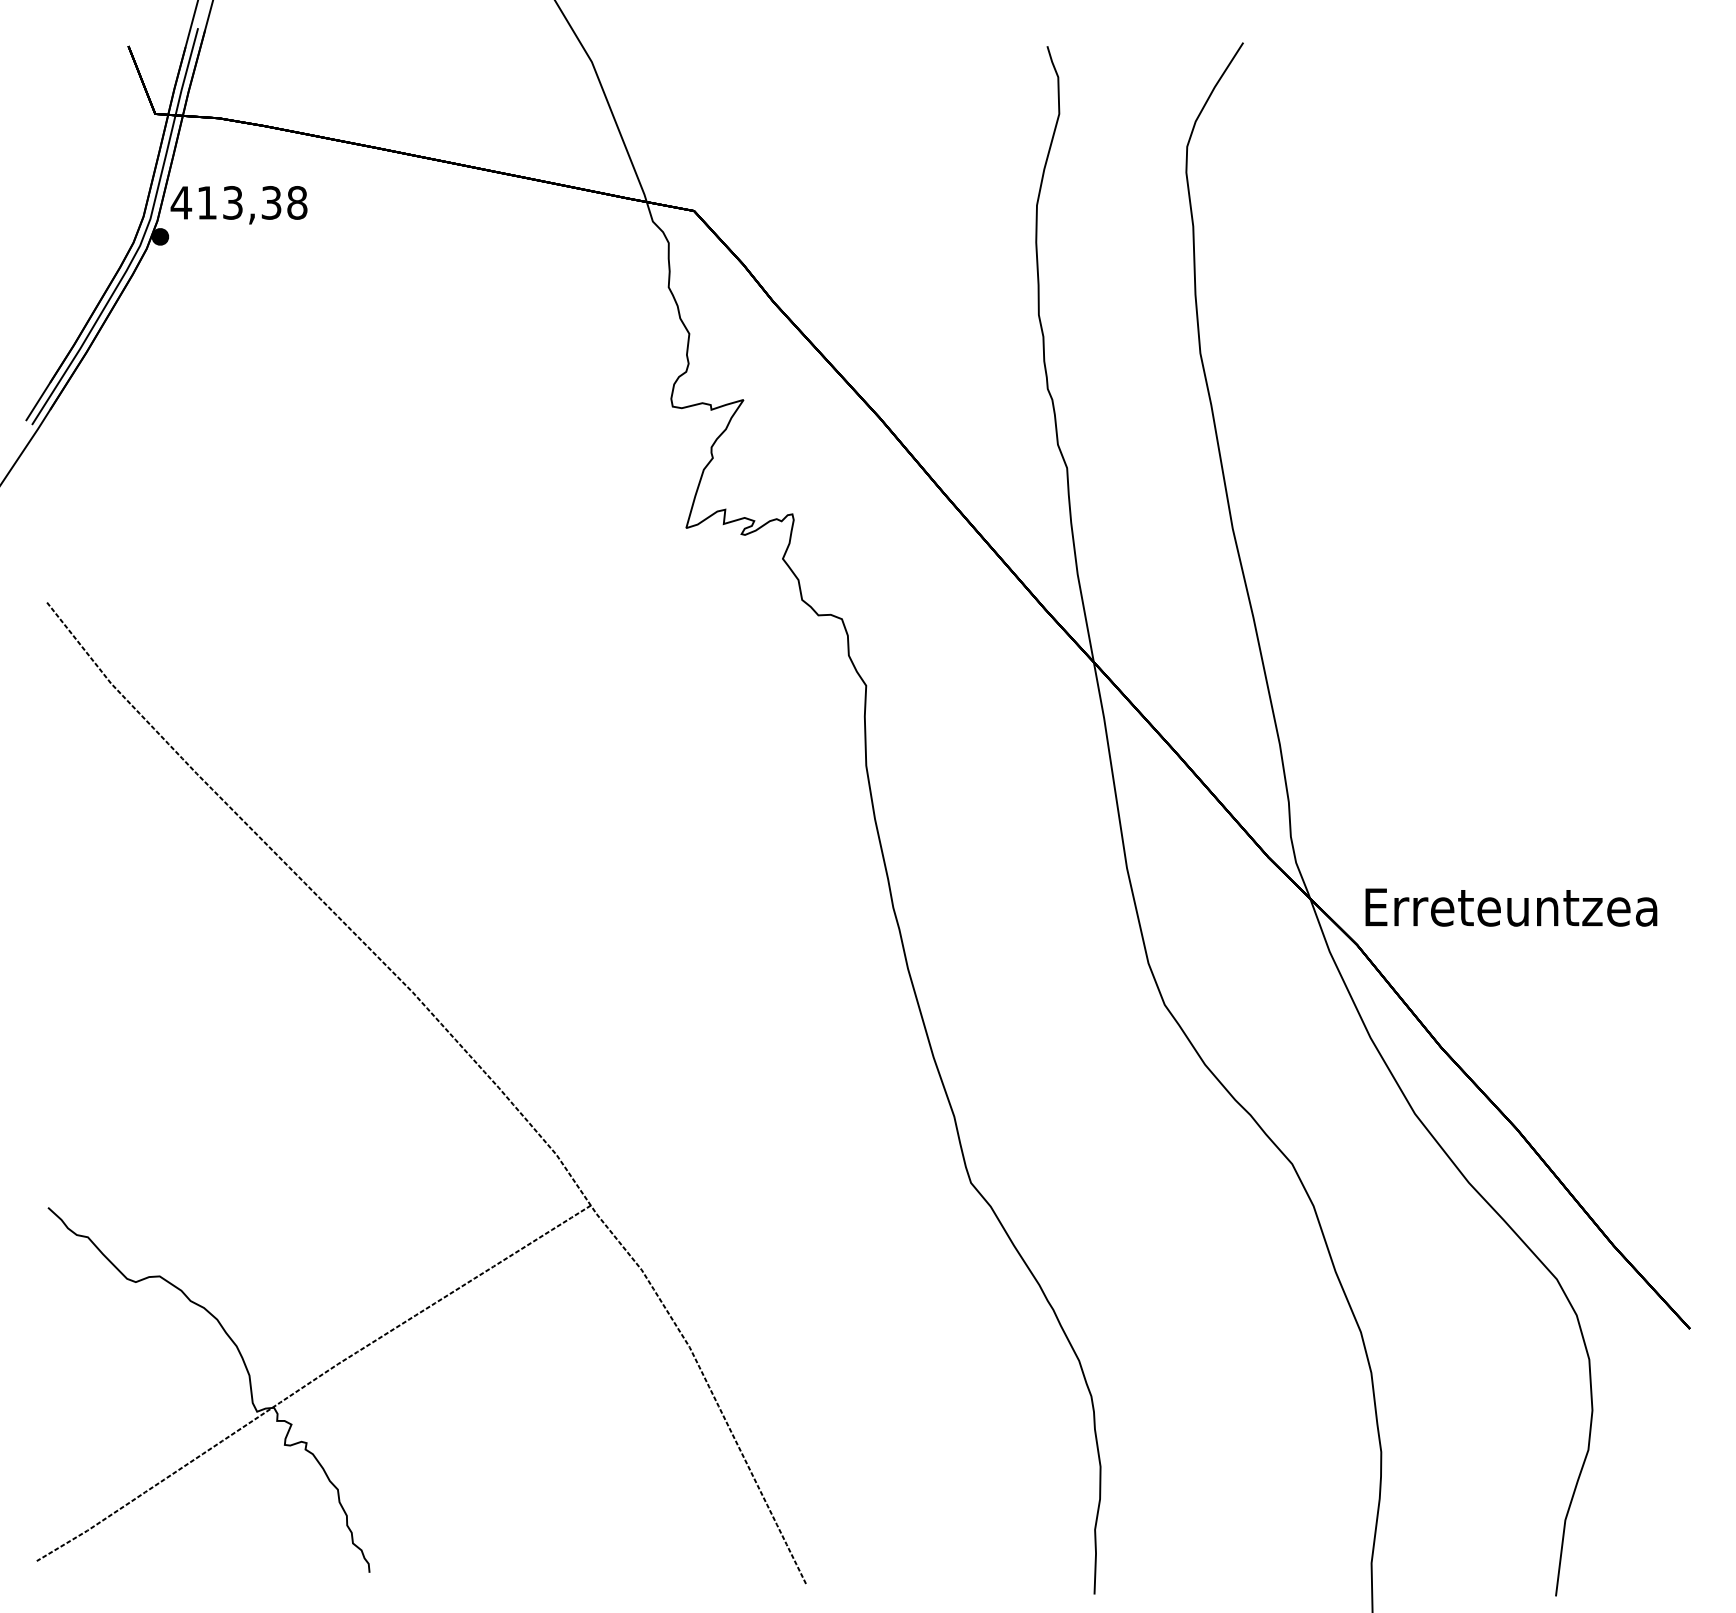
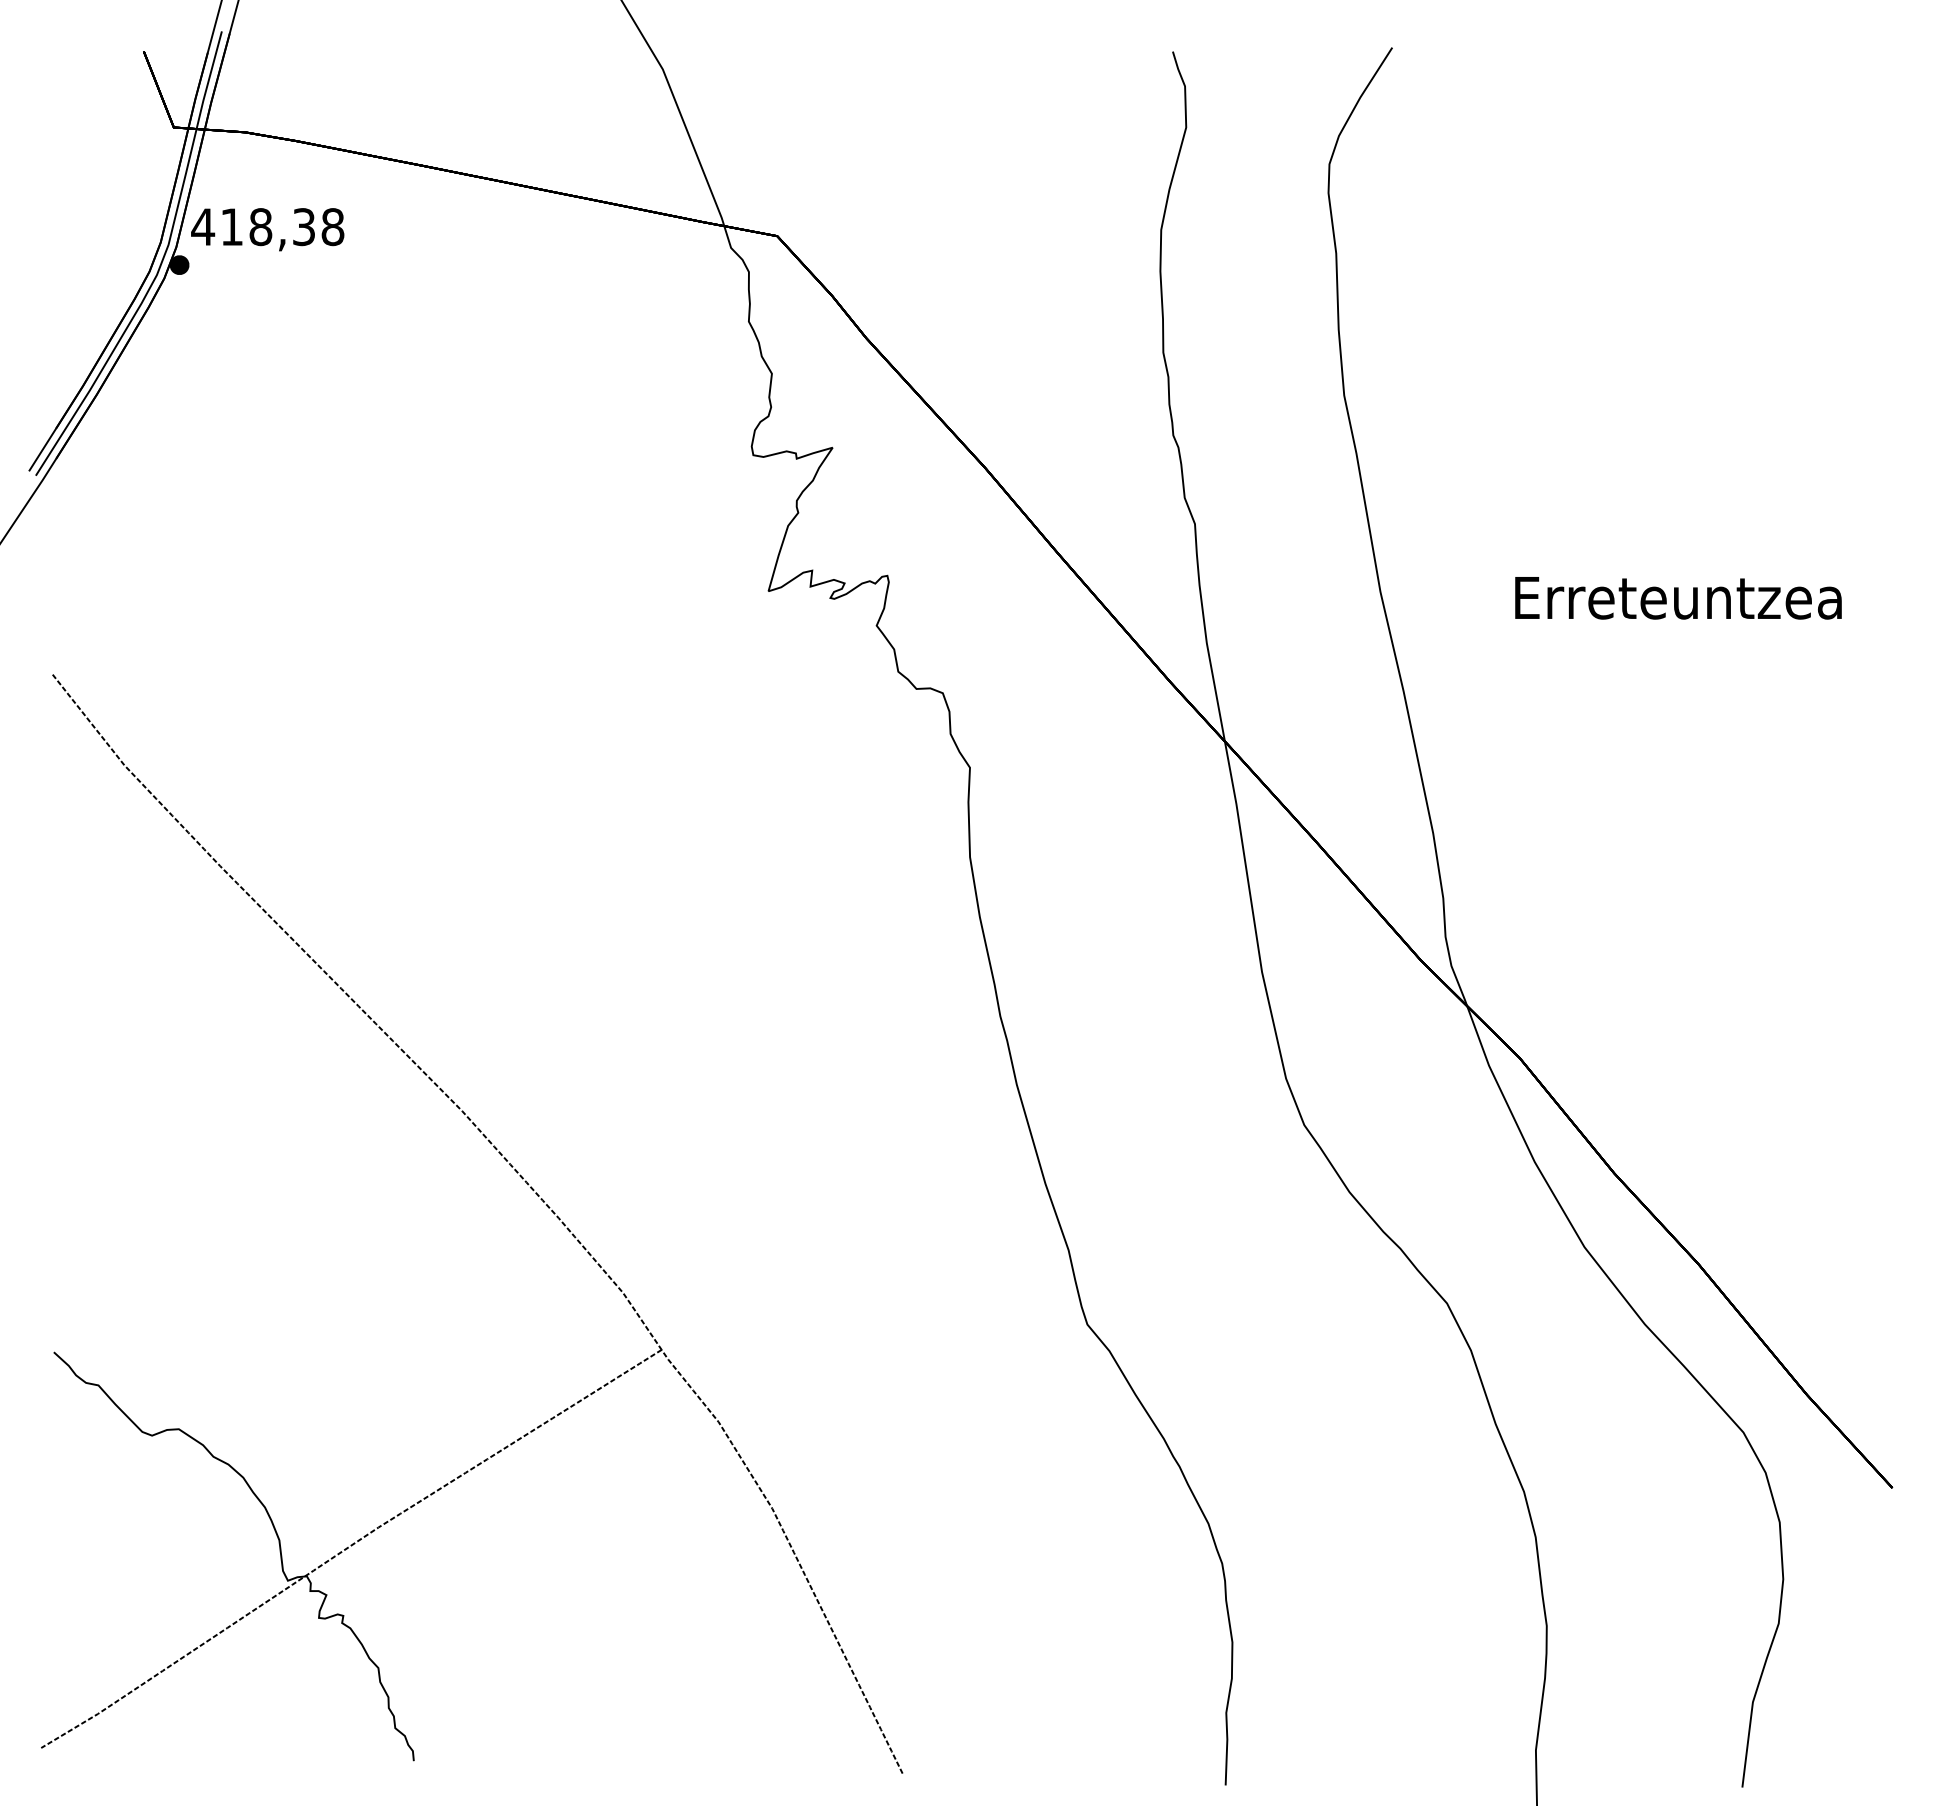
text: (232, 203) -> (260, 227), 413,38 -> 418,38
text: (1511, 907) -> (1678, 598), moved

